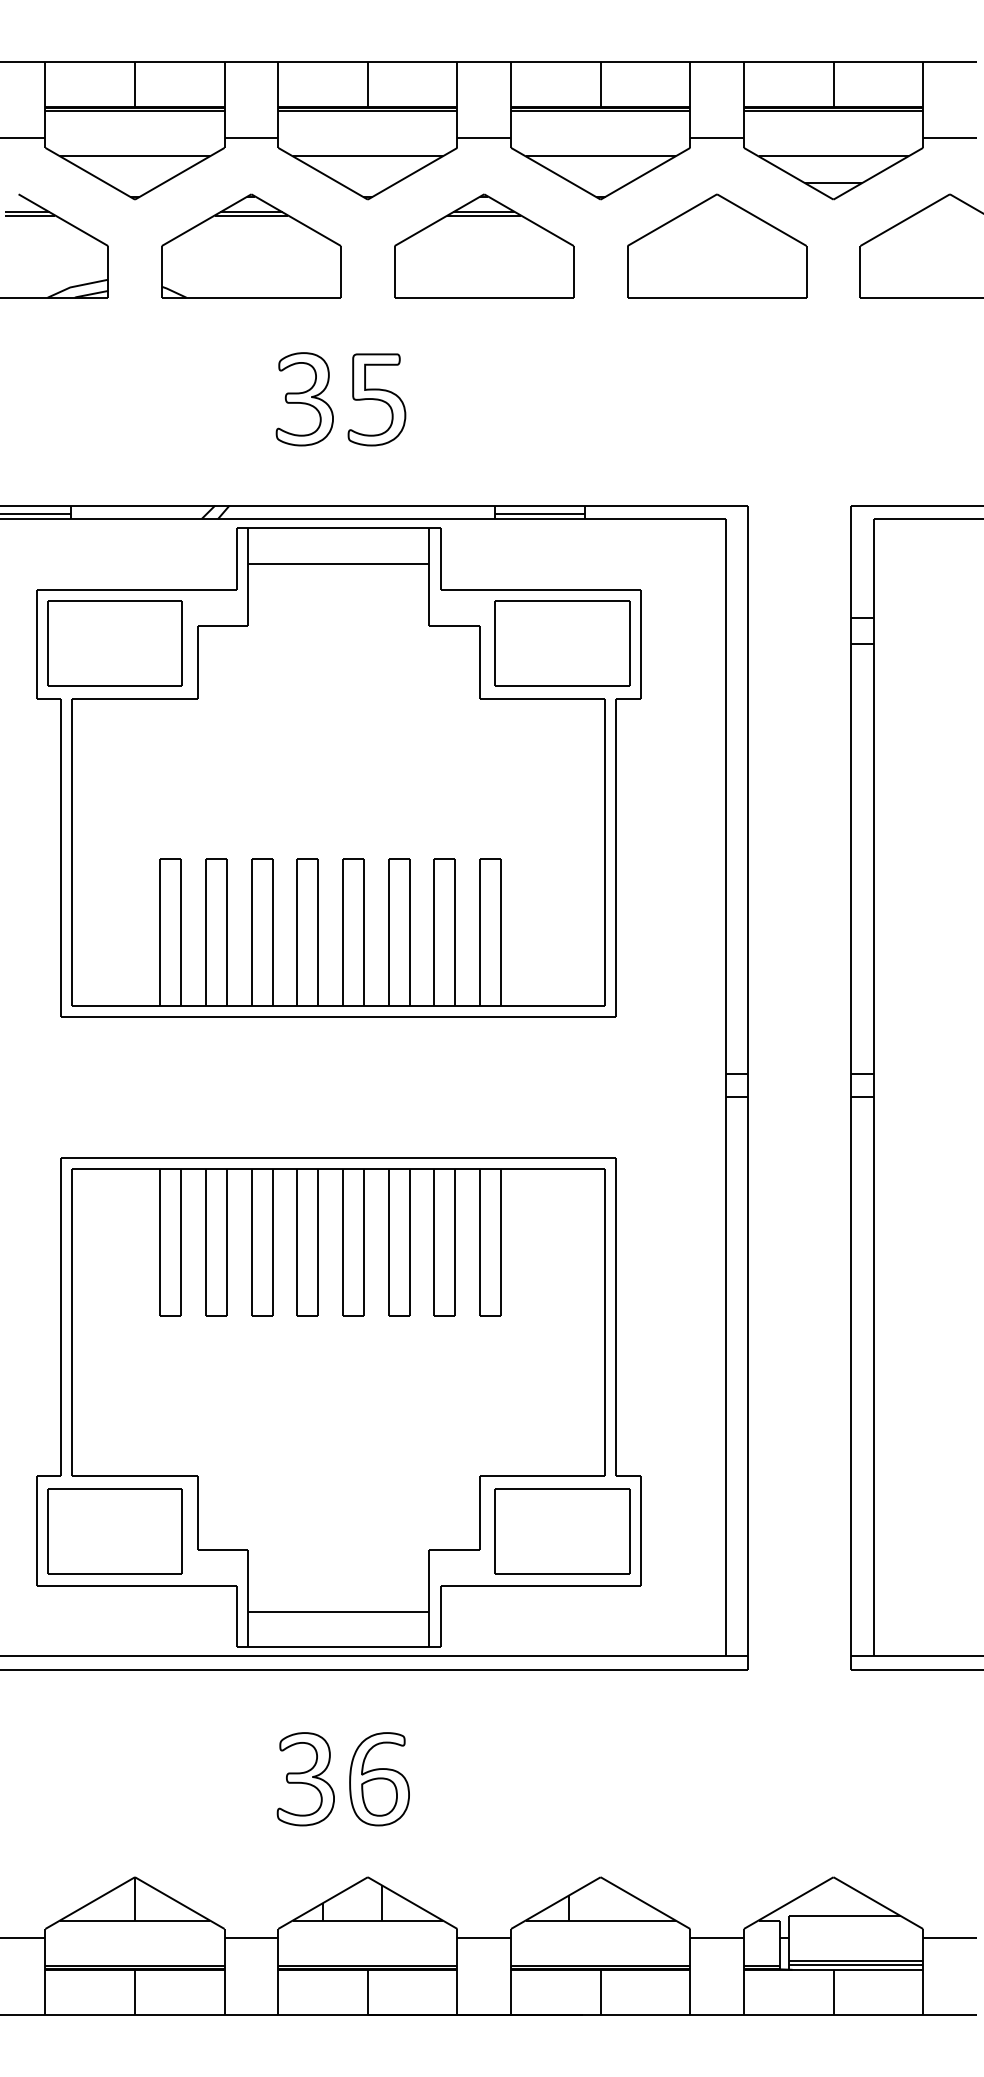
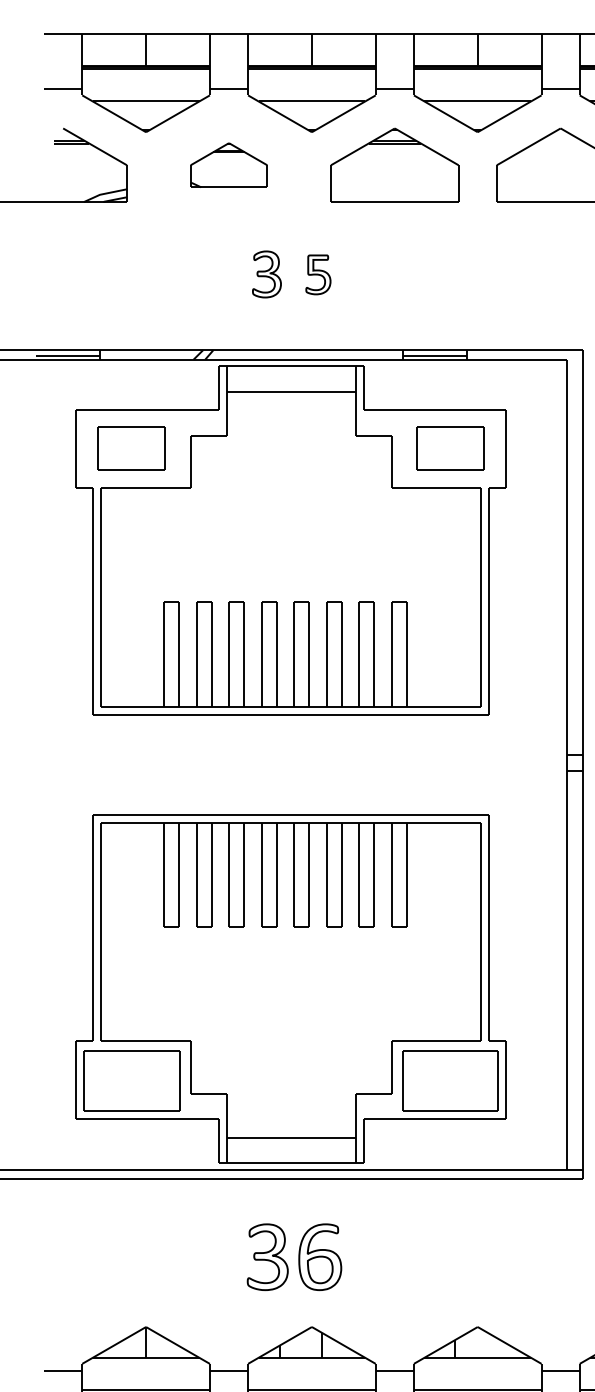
part: (251, 245) -> (229, 164), size x0.6
part: (304, 399) -> (266, 274), size x0.7
part: (376, 399) -> (318, 274), size x0.6
part: (114, 643) -> (131, 448), size x0.7
part: (562, 643) -> (450, 448), size x0.7

